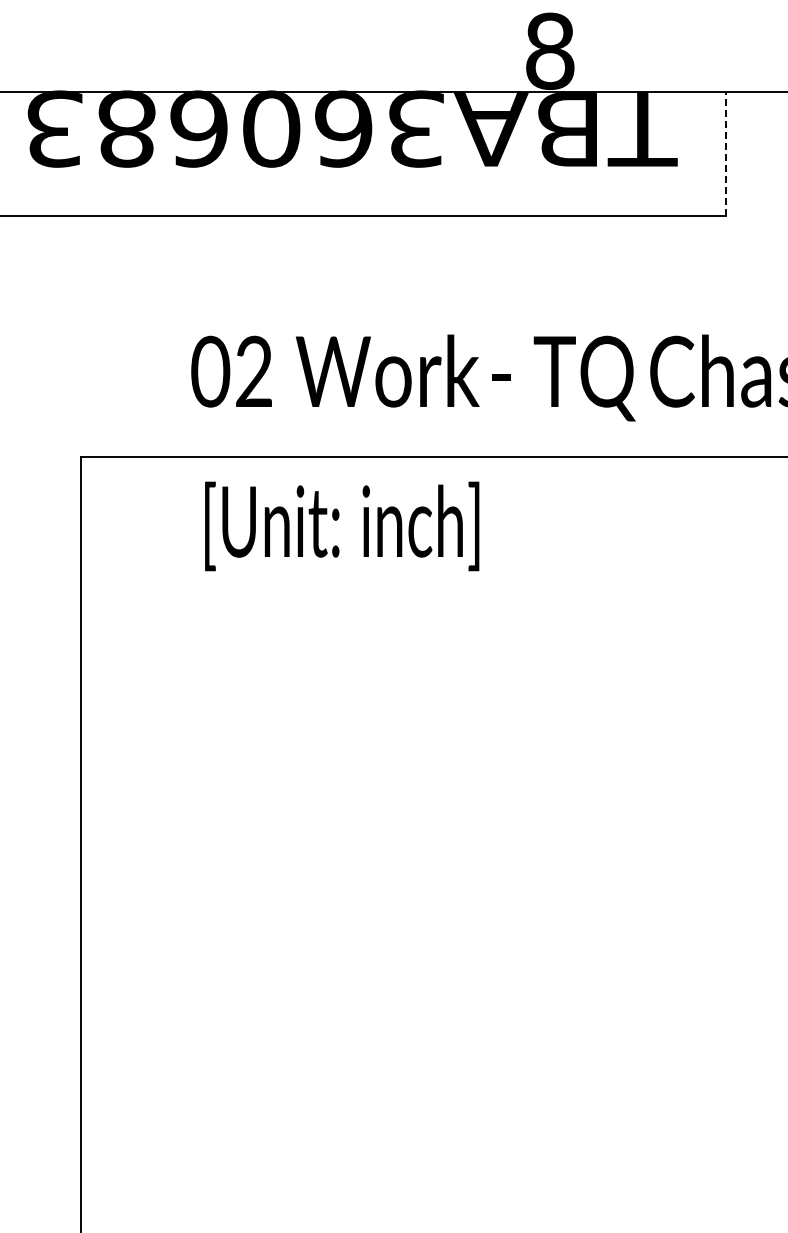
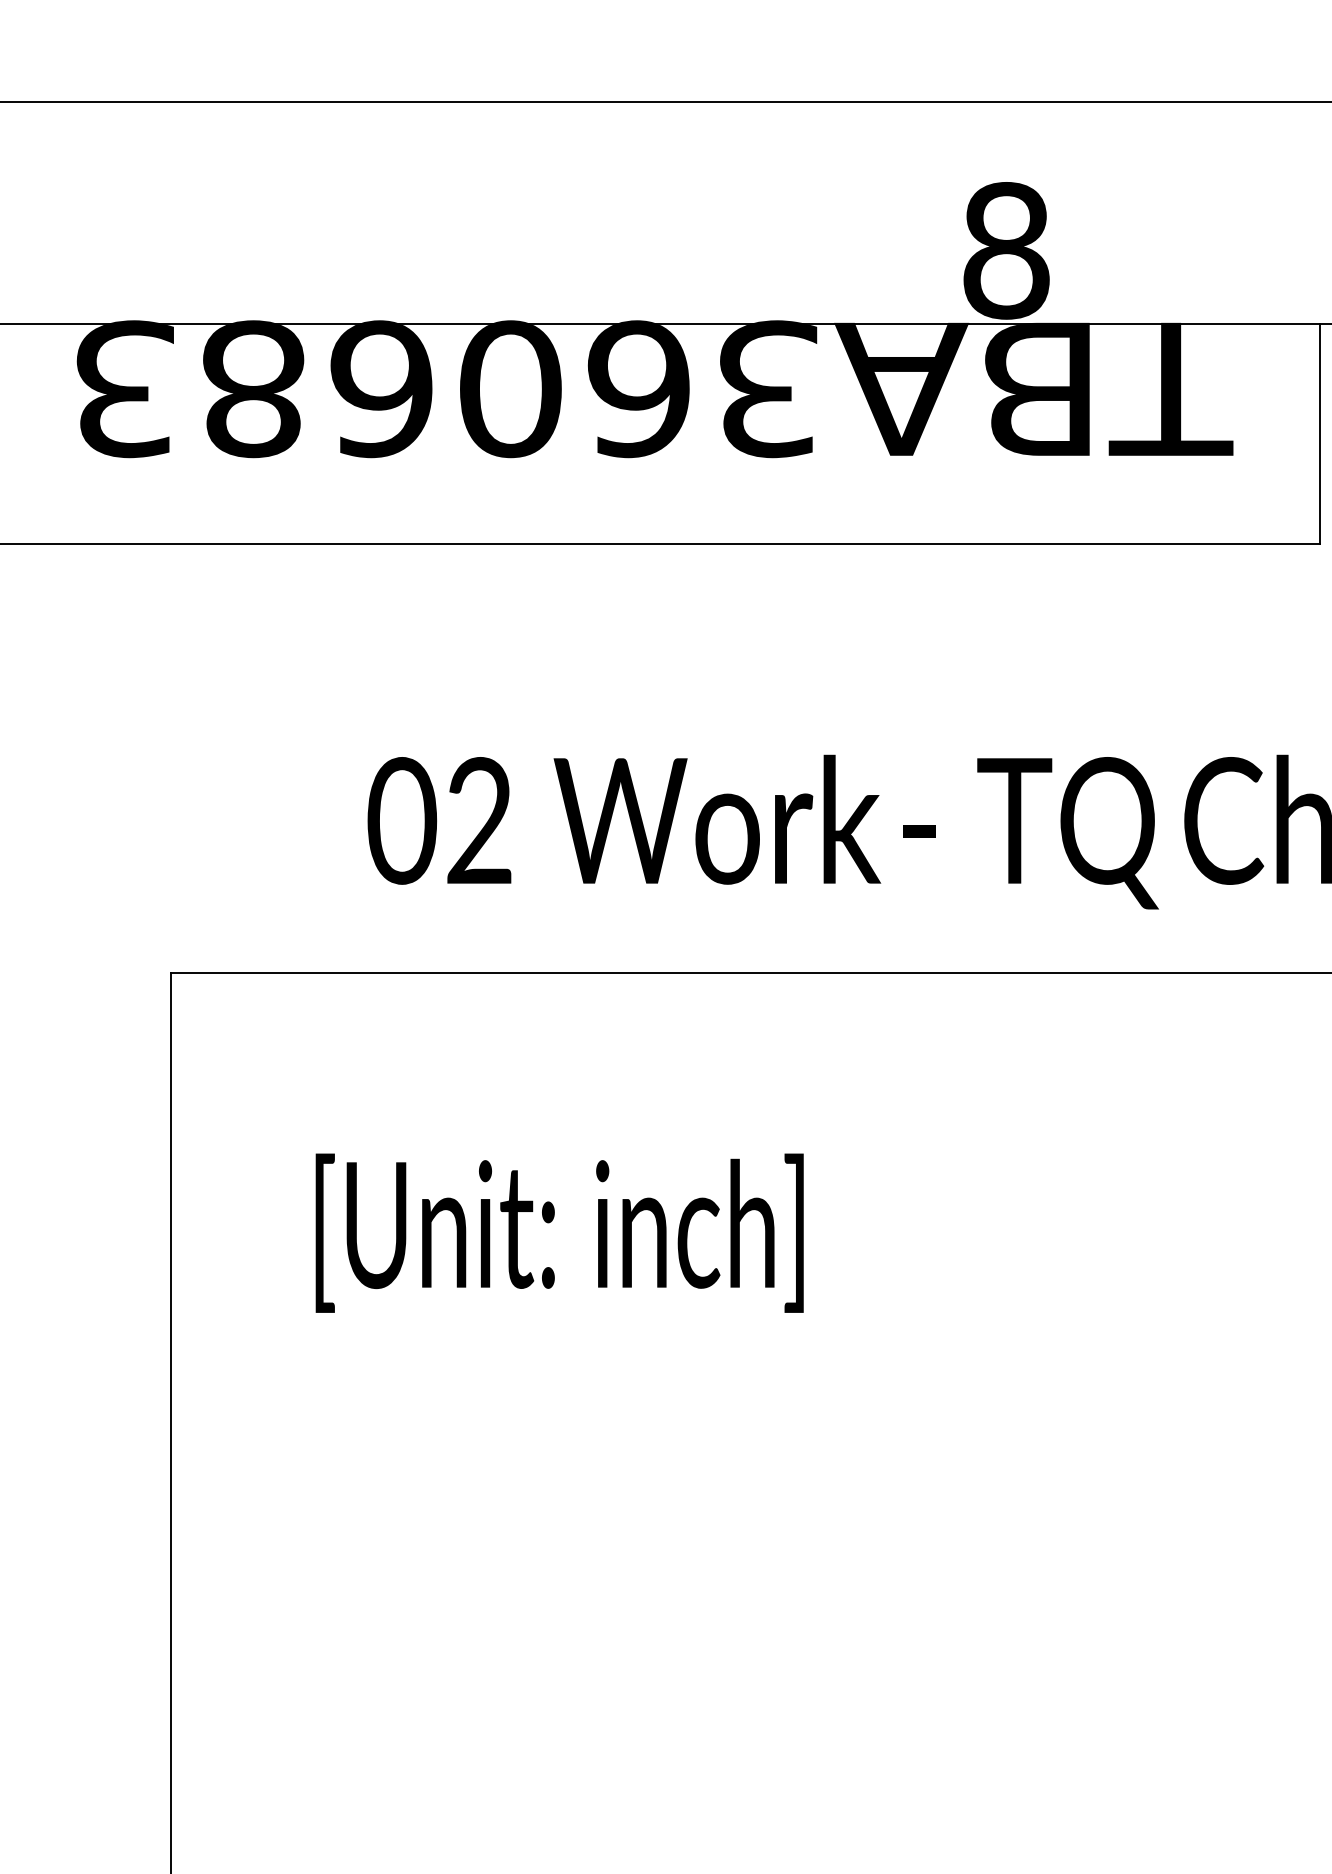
line: (726, 154) -> (1320, 434), dashed -> solid
text: (342, 526) -> (560, 1233), moved

